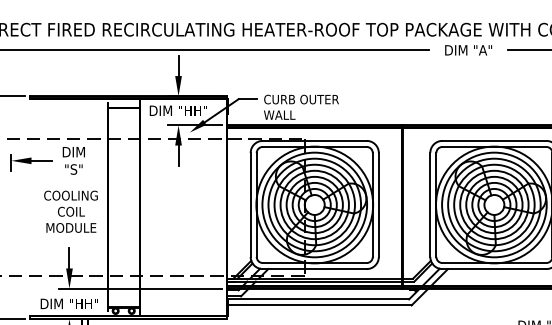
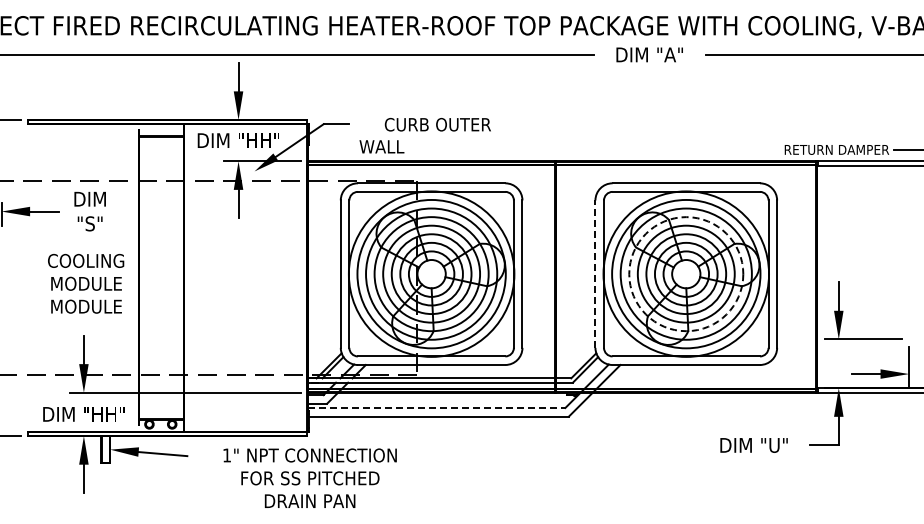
text: (301, 99) -> (437, 124), moved
line: (430, 205) -> (595, 274), solid -> dashed
circle: (494, 205) -> (686, 274), solid -> dashed
text: (71, 211) -> (86, 283), COIL -> MODULE
line: (318, 299) -> (436, 408), solid -> dashed

